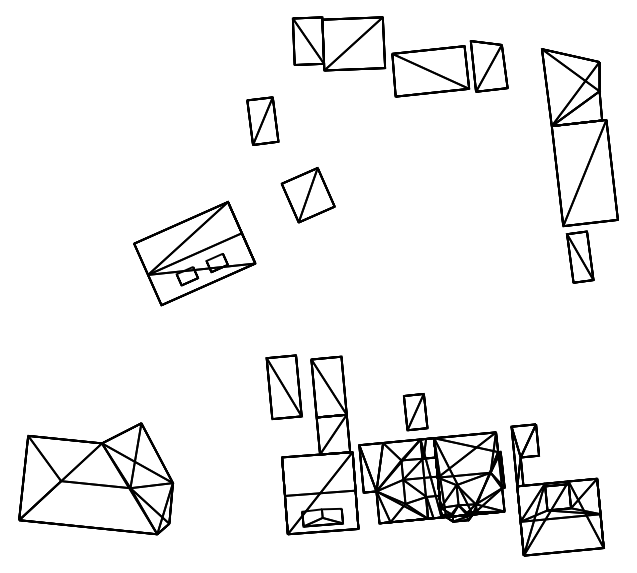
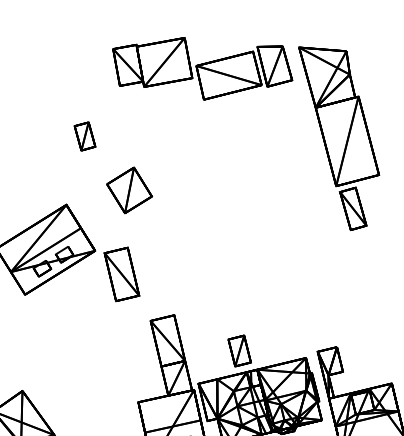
part: (399, 56) -> (202, 67), moved
part: (262, 120) -> (84, 136), size x0.7
part: (283, 387) -> (121, 274), moved

